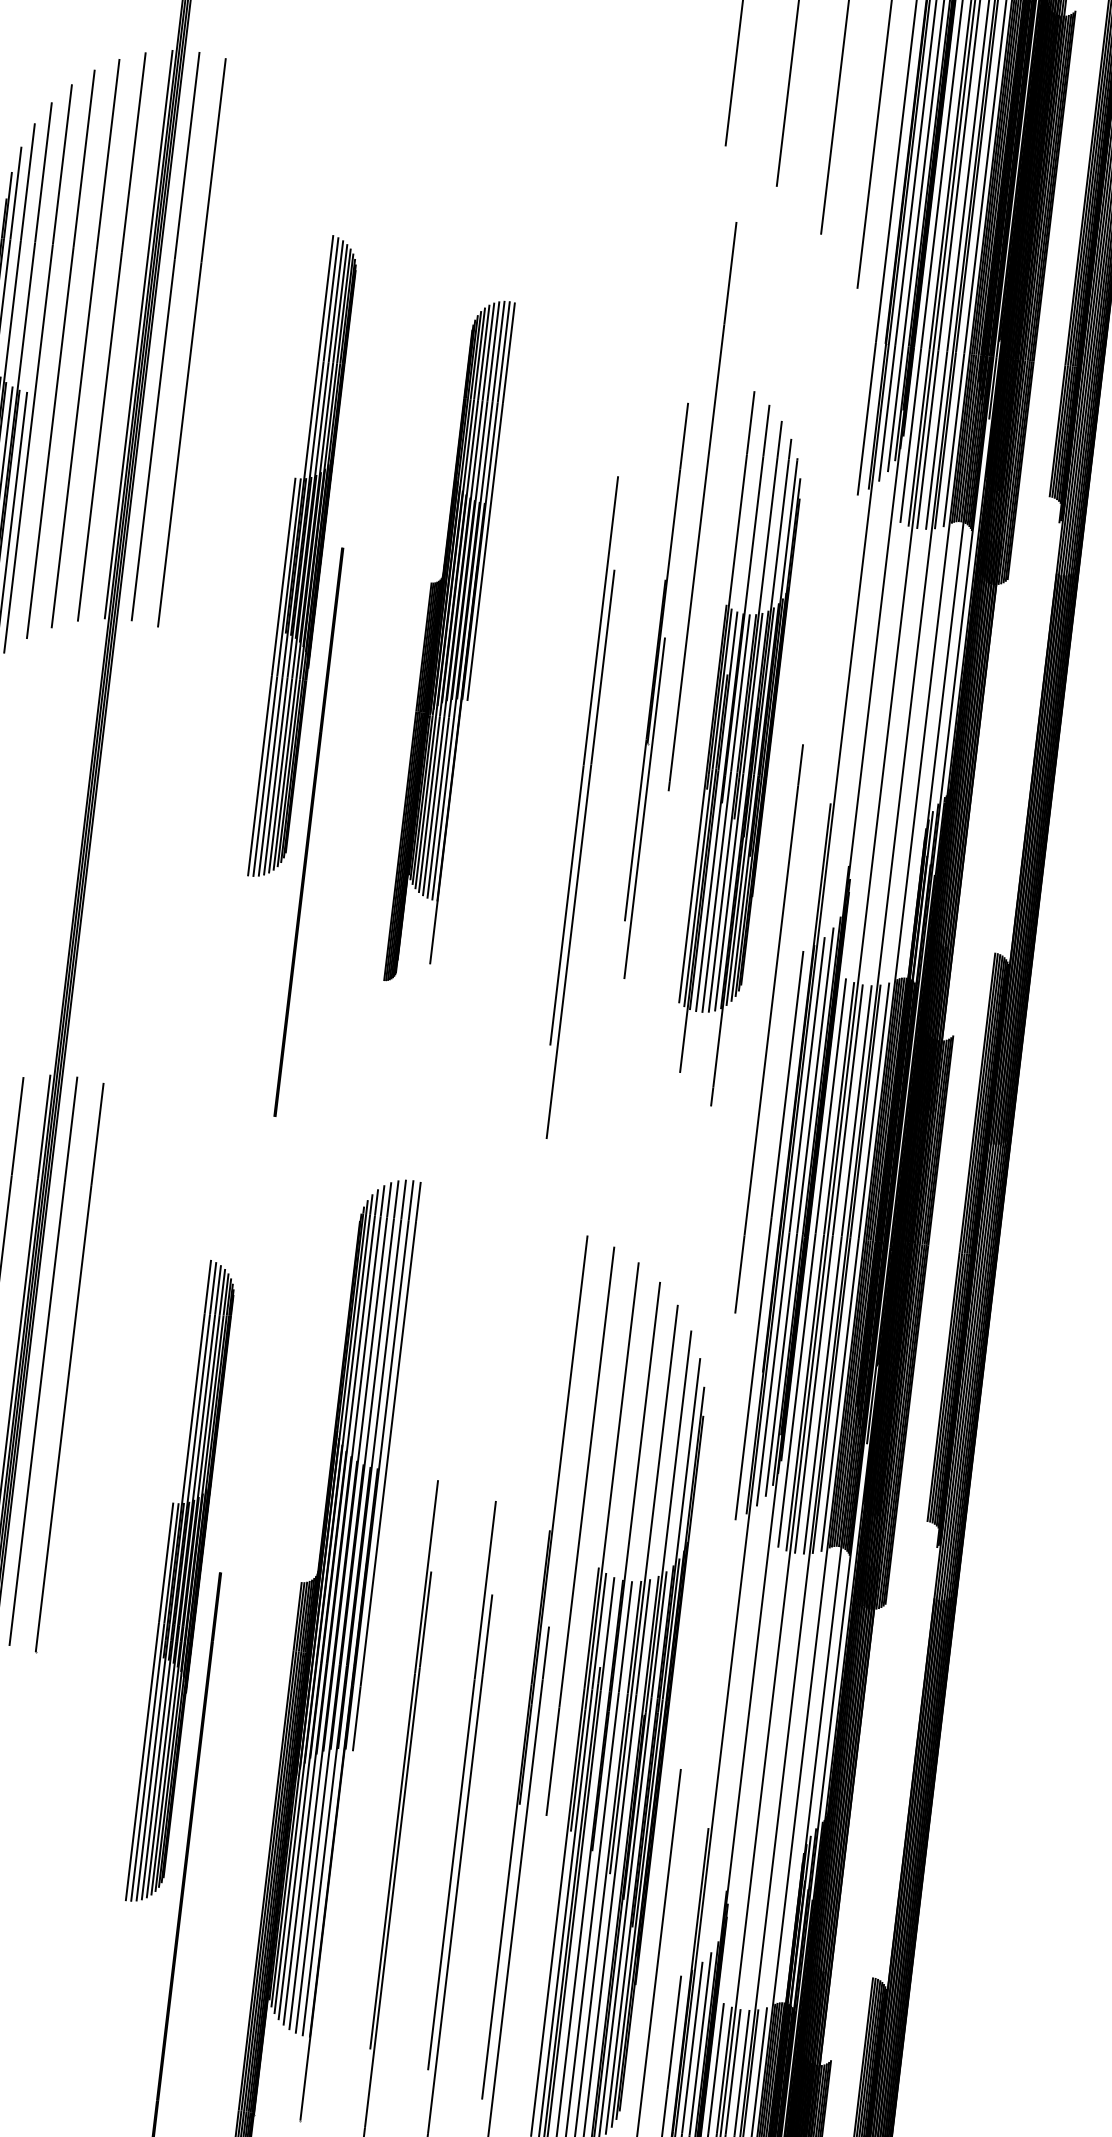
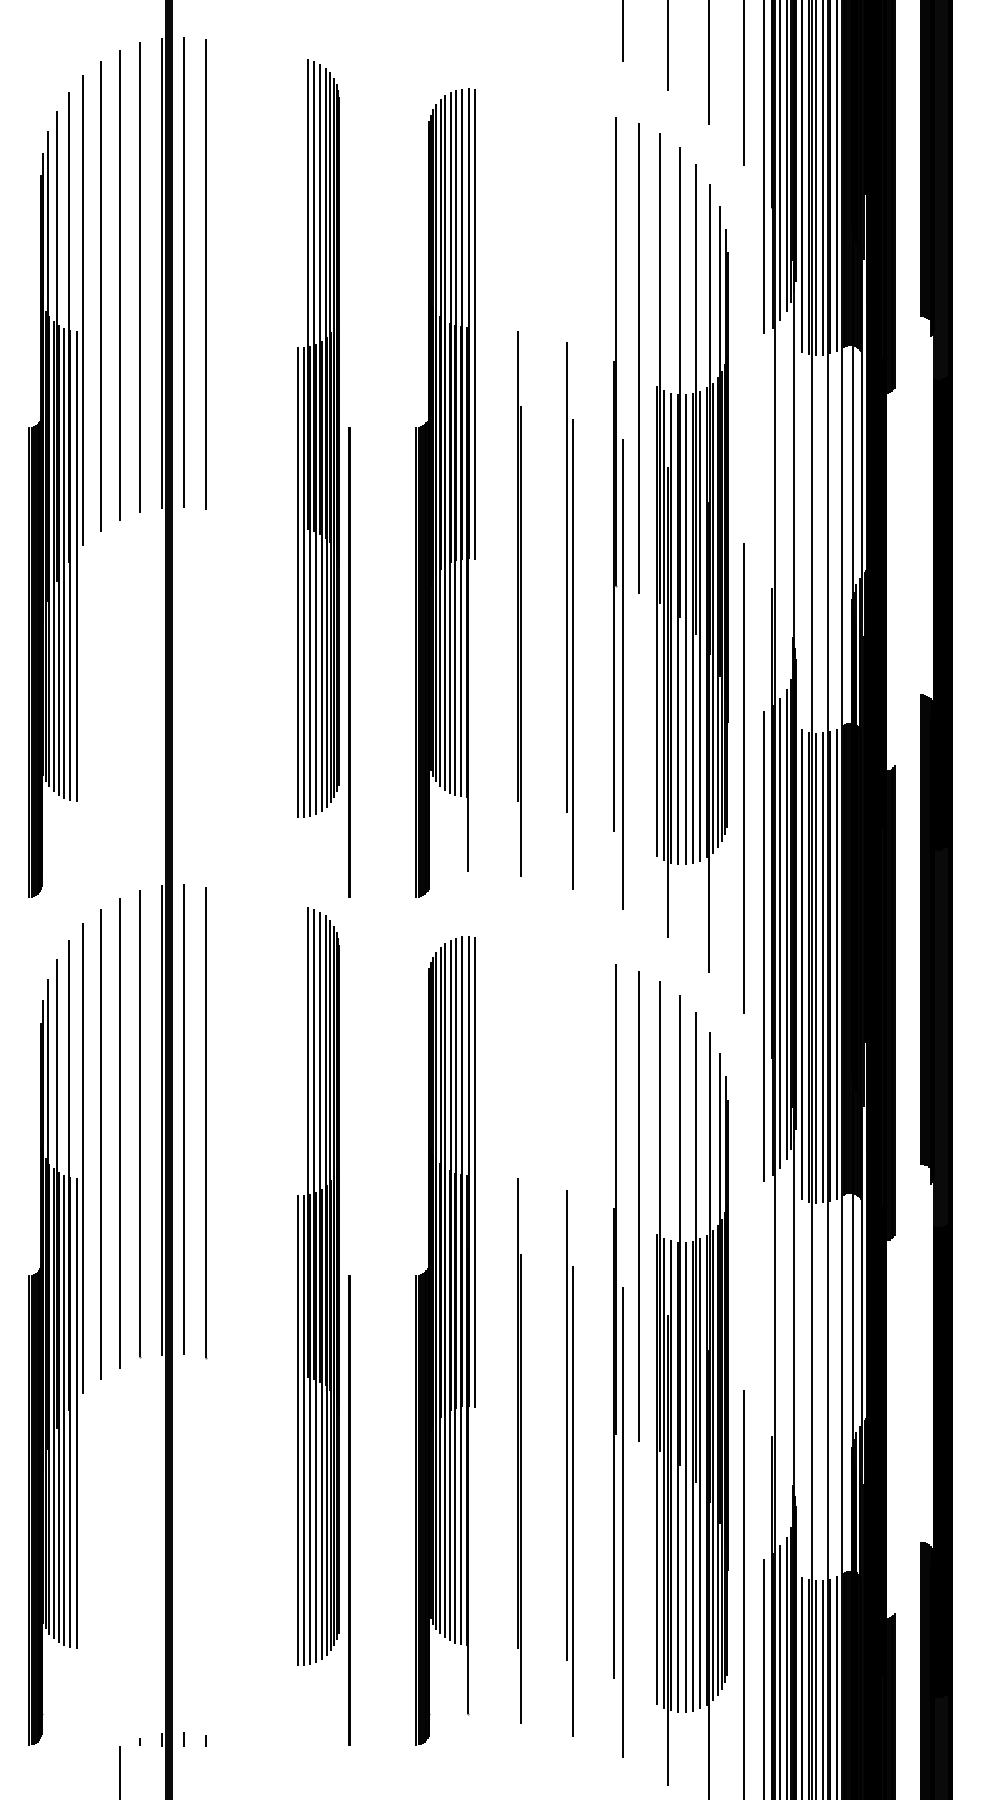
part: (303, 557) -> (318, 438), size x1.43
part: (449, 640) -> (445, 492), size x1.43
part: (655, 691) -> (618, 513), size x1.67
part: (739, 748) -> (692, 552), size x1.43
part: (523, 785) -> (519, 603), added
part: (181, 1582) -> (318, 1286), size x1.43

